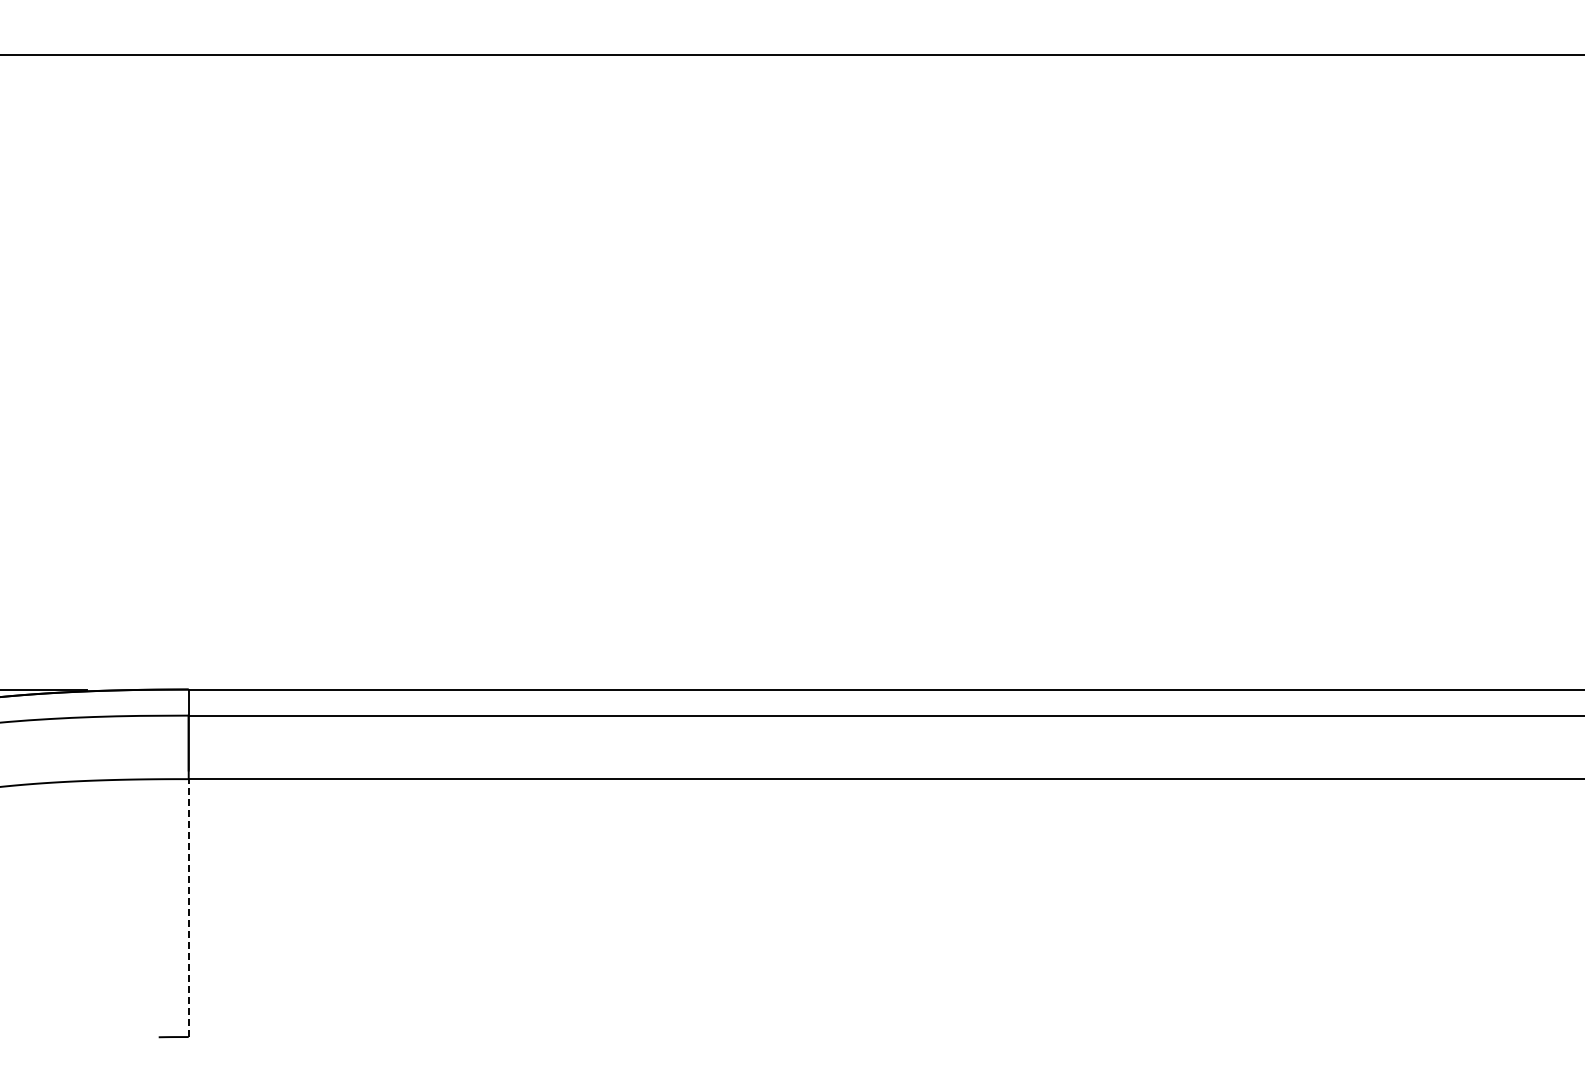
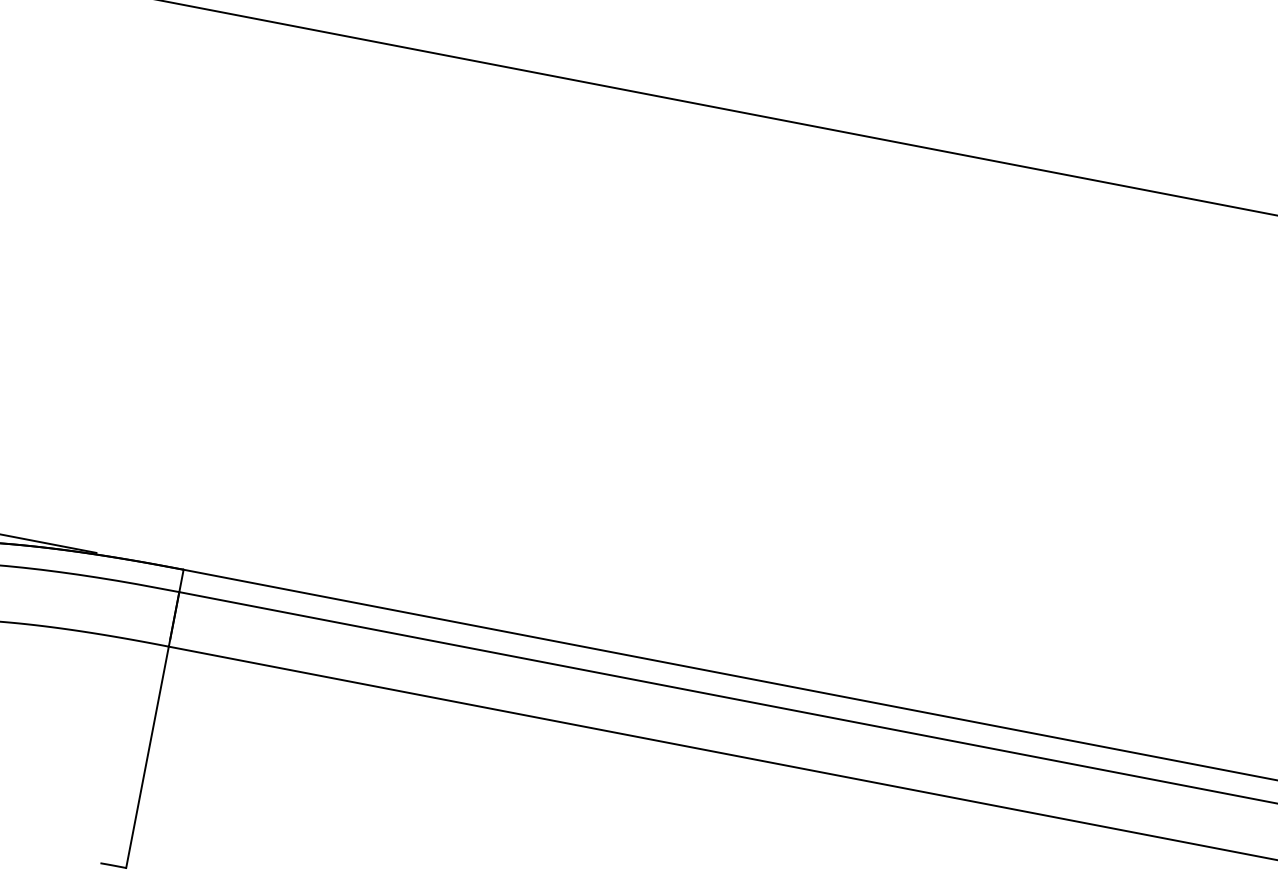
line: (188, 908) -> (147, 757), dashed -> solid

